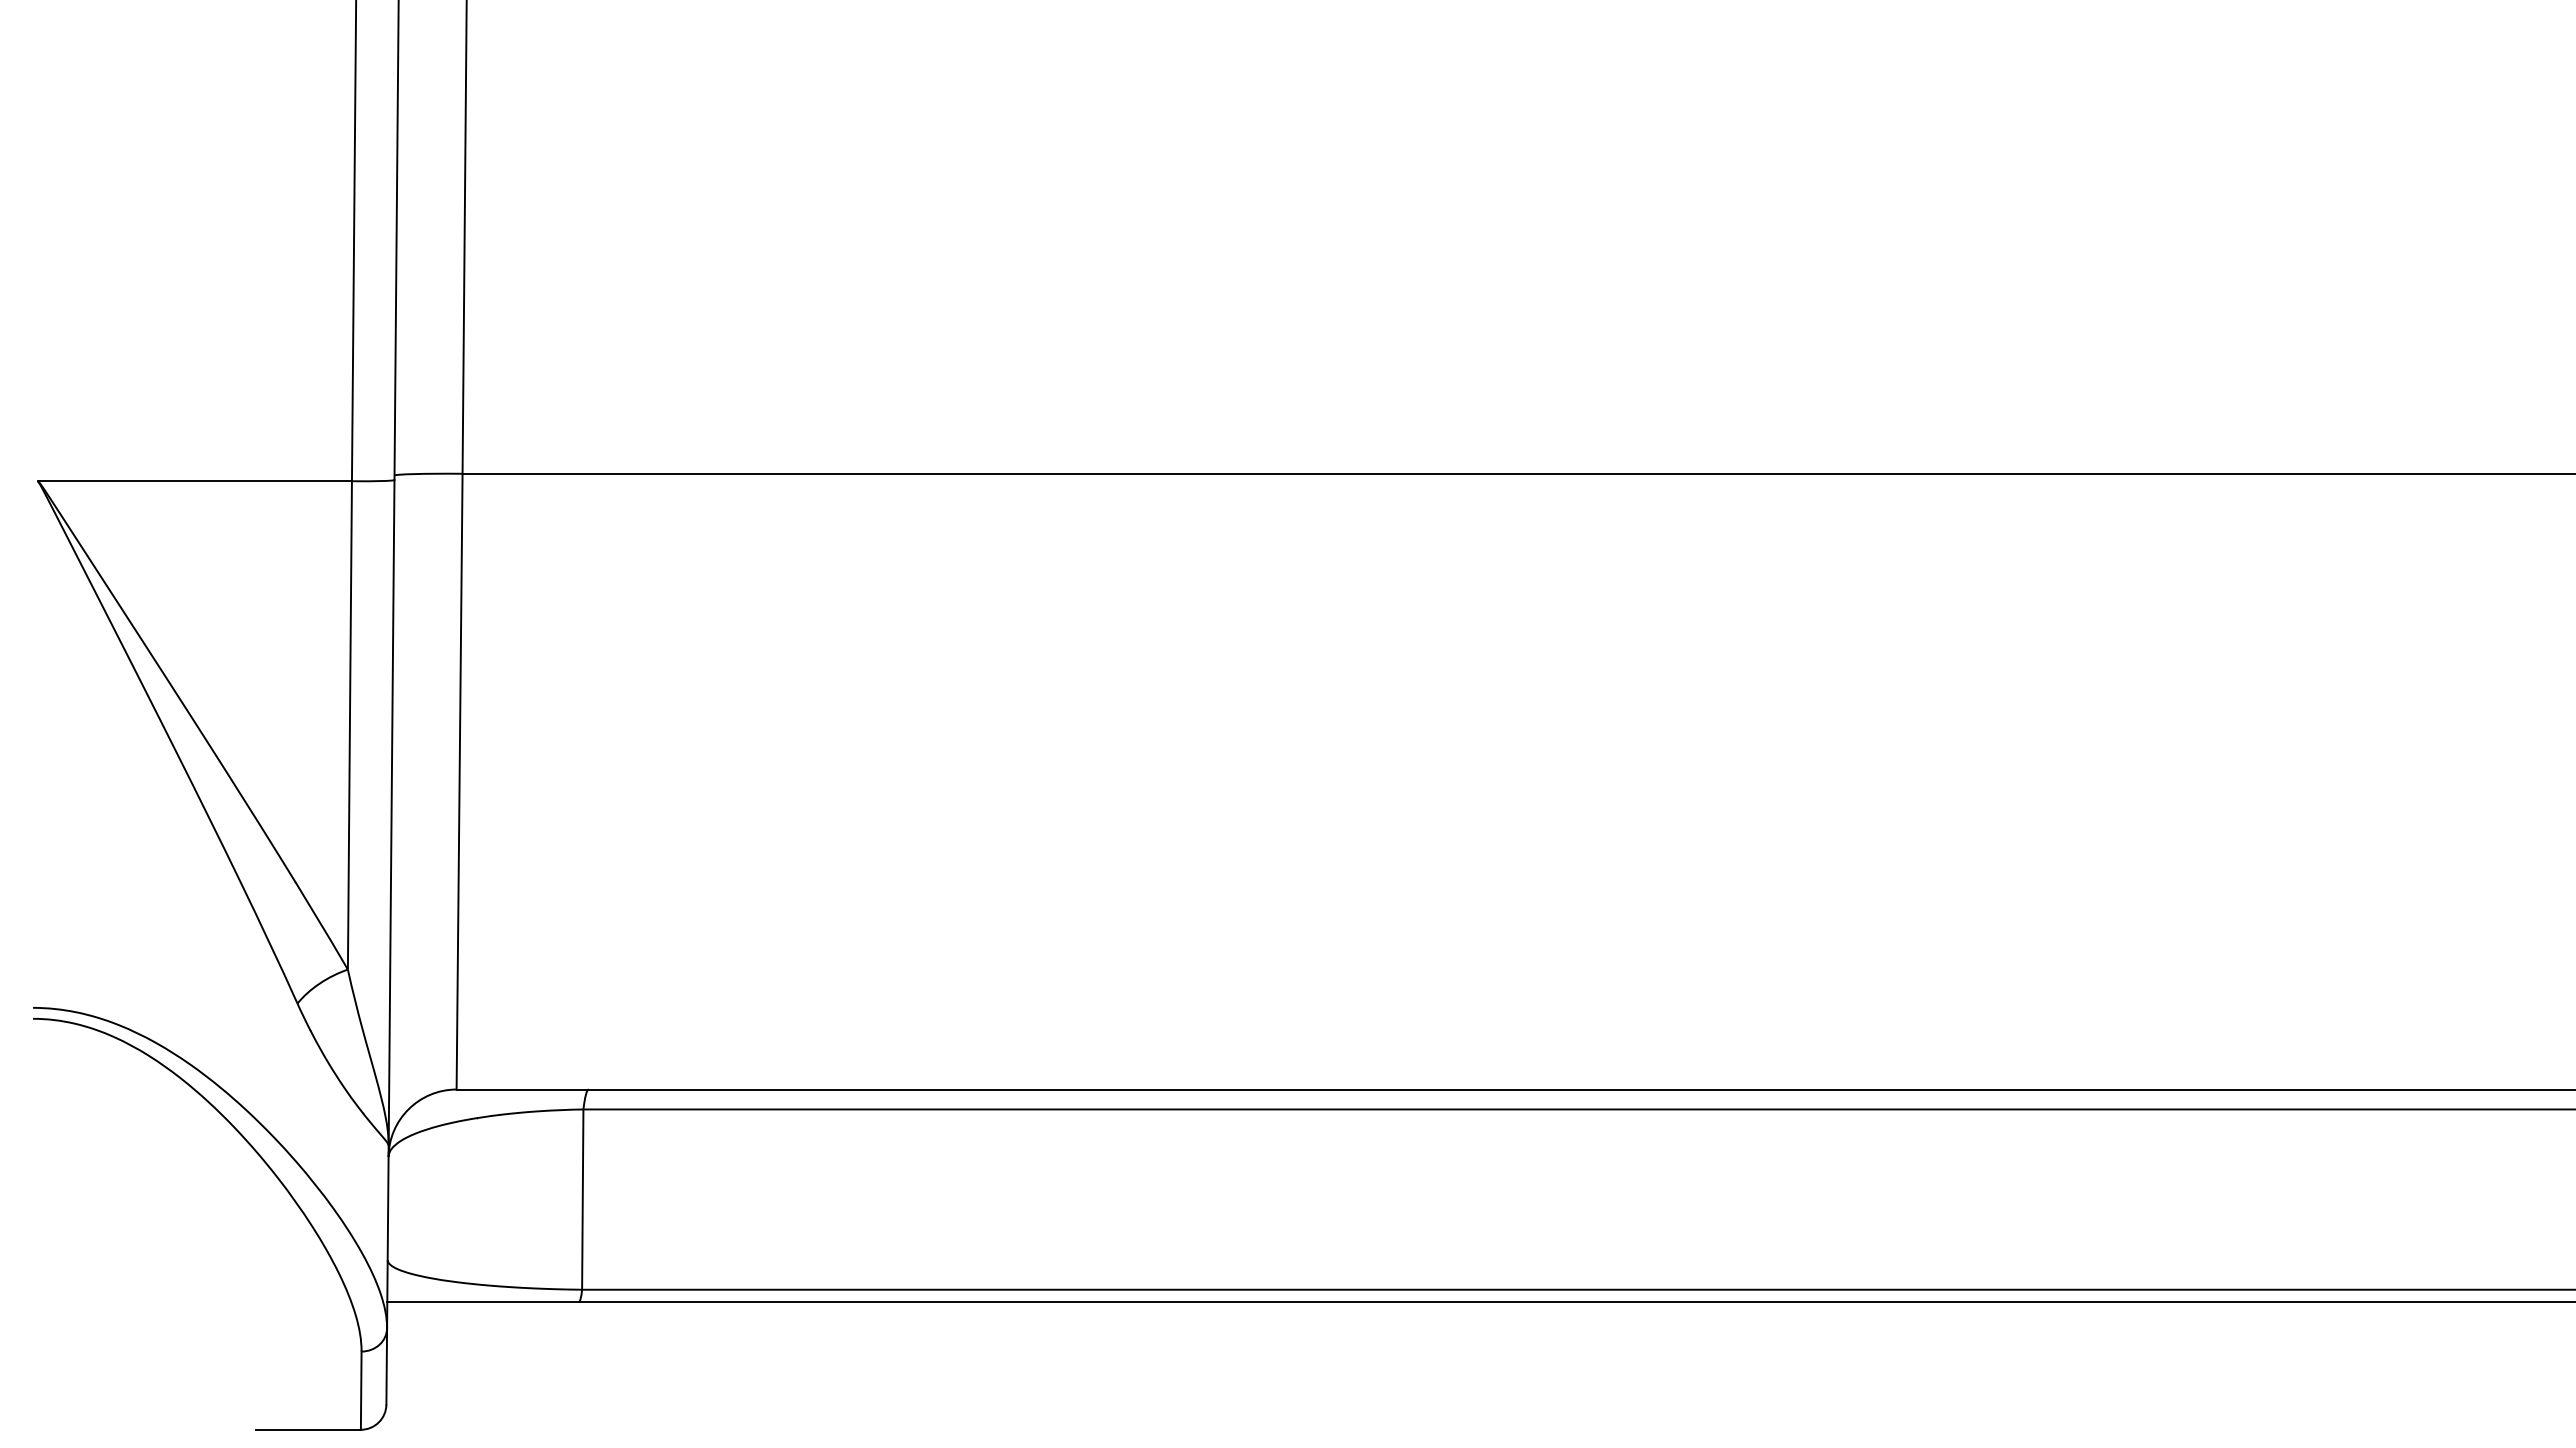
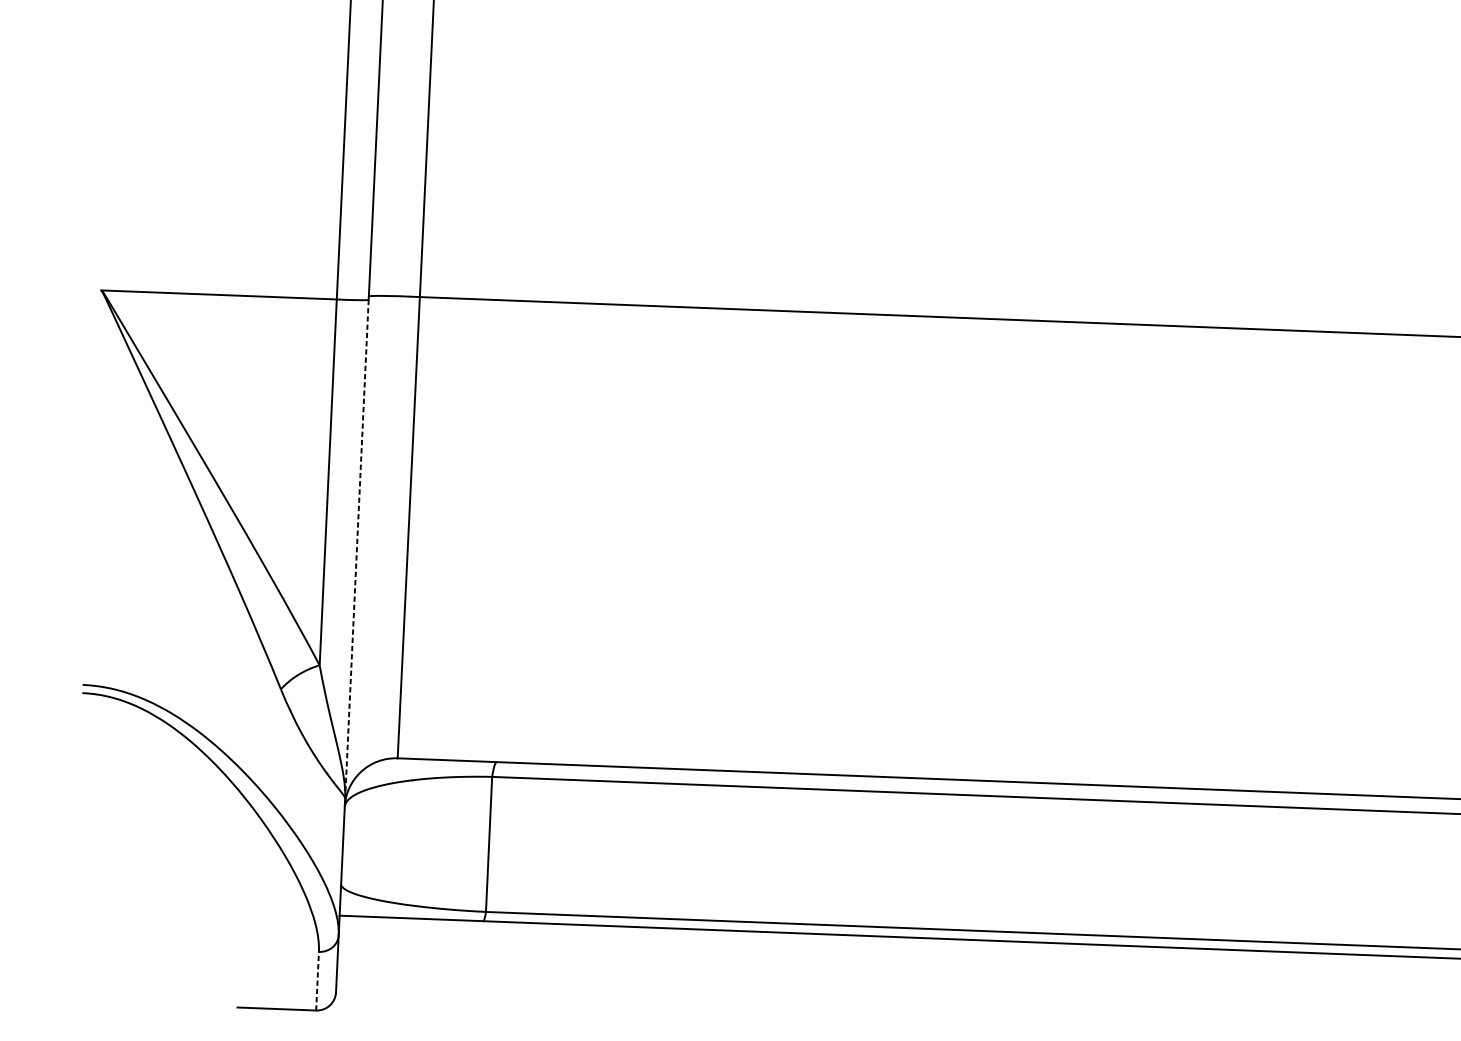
line: (391, 812) -> (356, 548), solid -> dashed
line: (361, 1390) -> (317, 981), solid -> dashed

